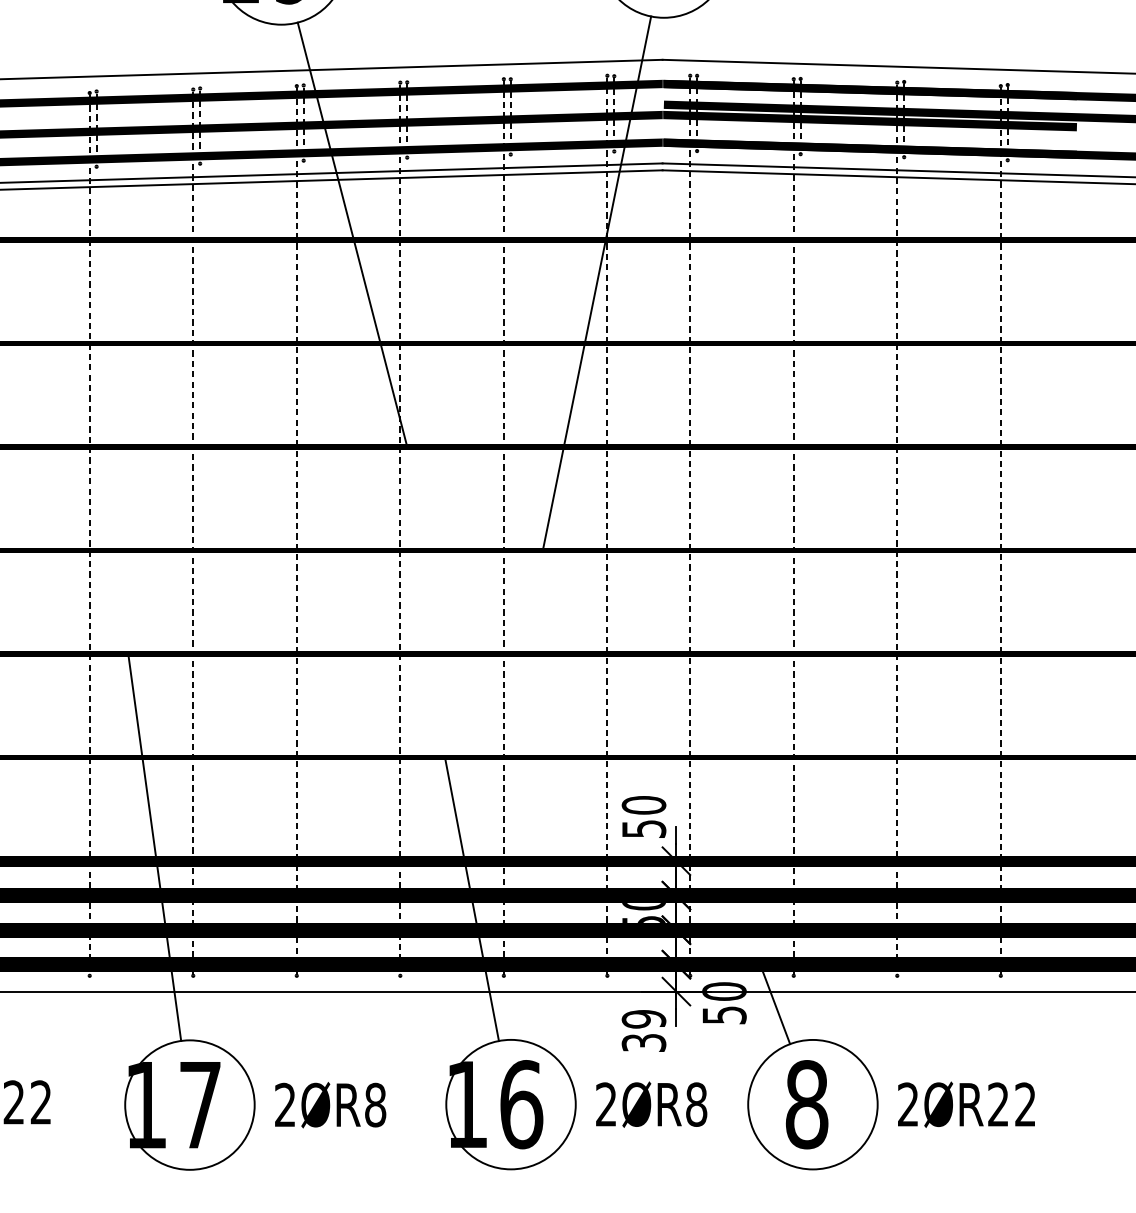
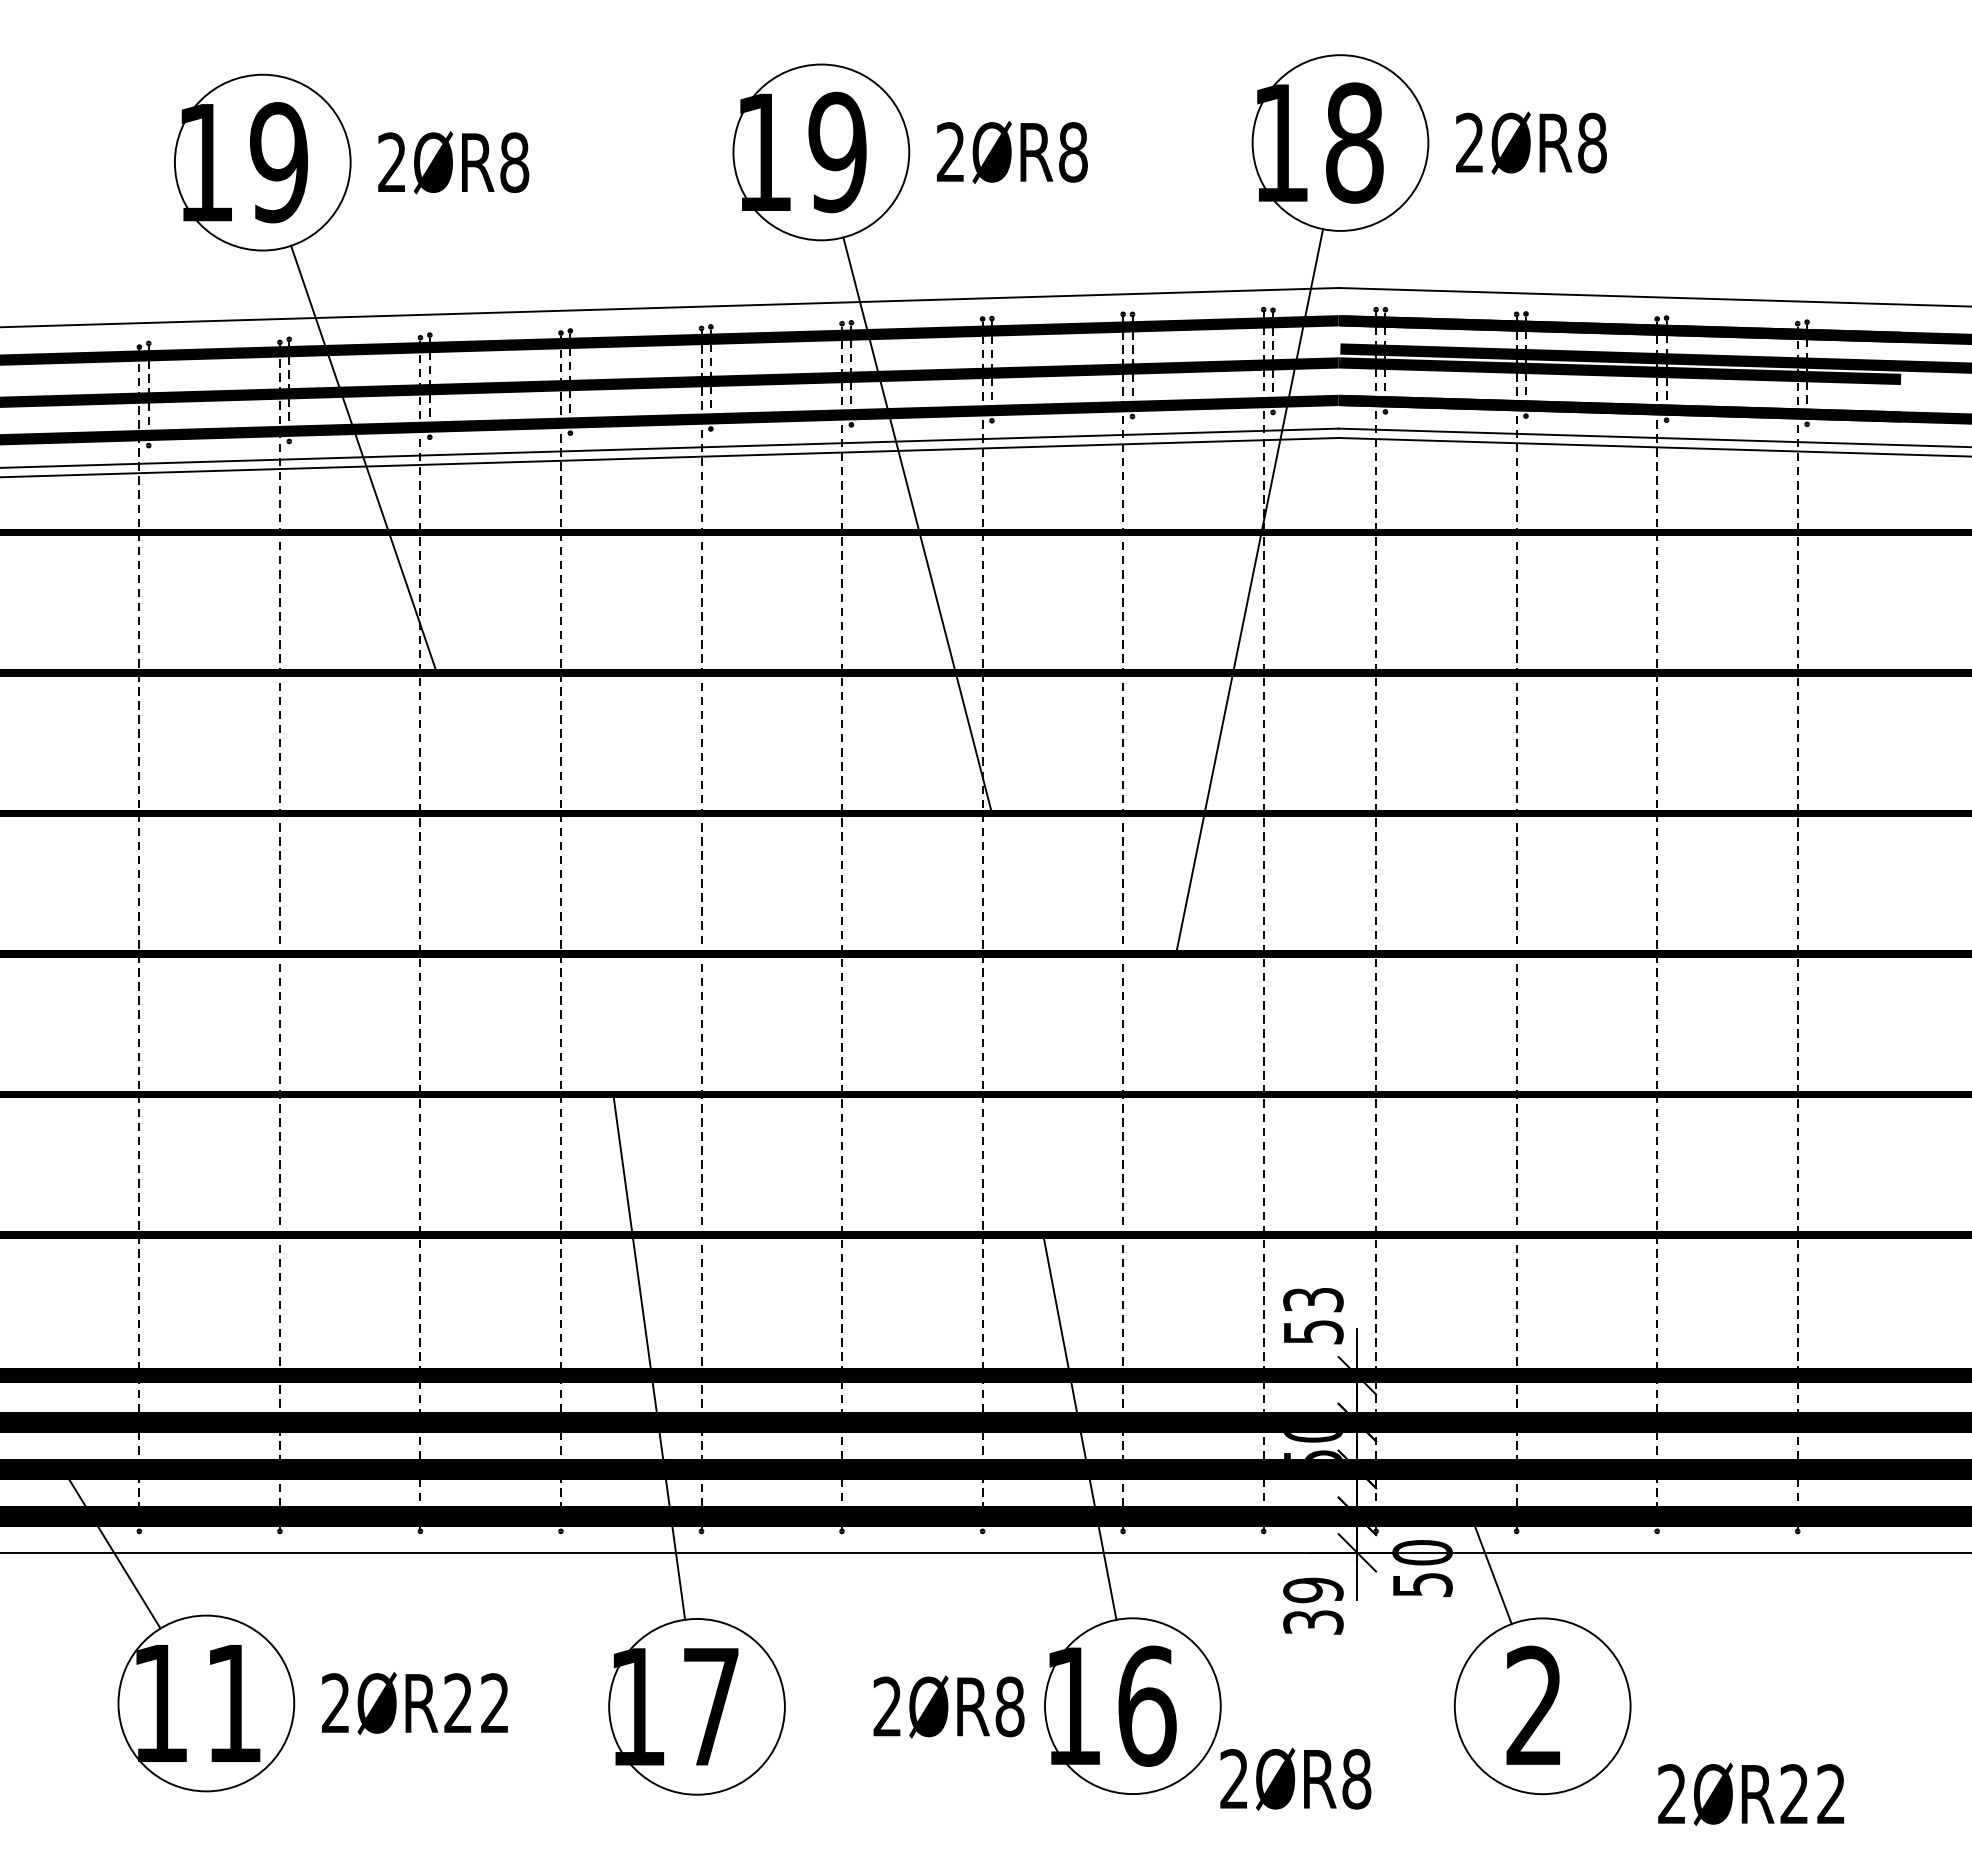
text: (644, 805) -> (1313, 1299), 50 -> 53
text: (330, 1104) -> (948, 1706), moved
text: (651, 1104) -> (1295, 1778), moved
text: (806, 1104) -> (1534, 1706), 8 -> 2
text: (966, 1104) -> (1750, 1793), moved

